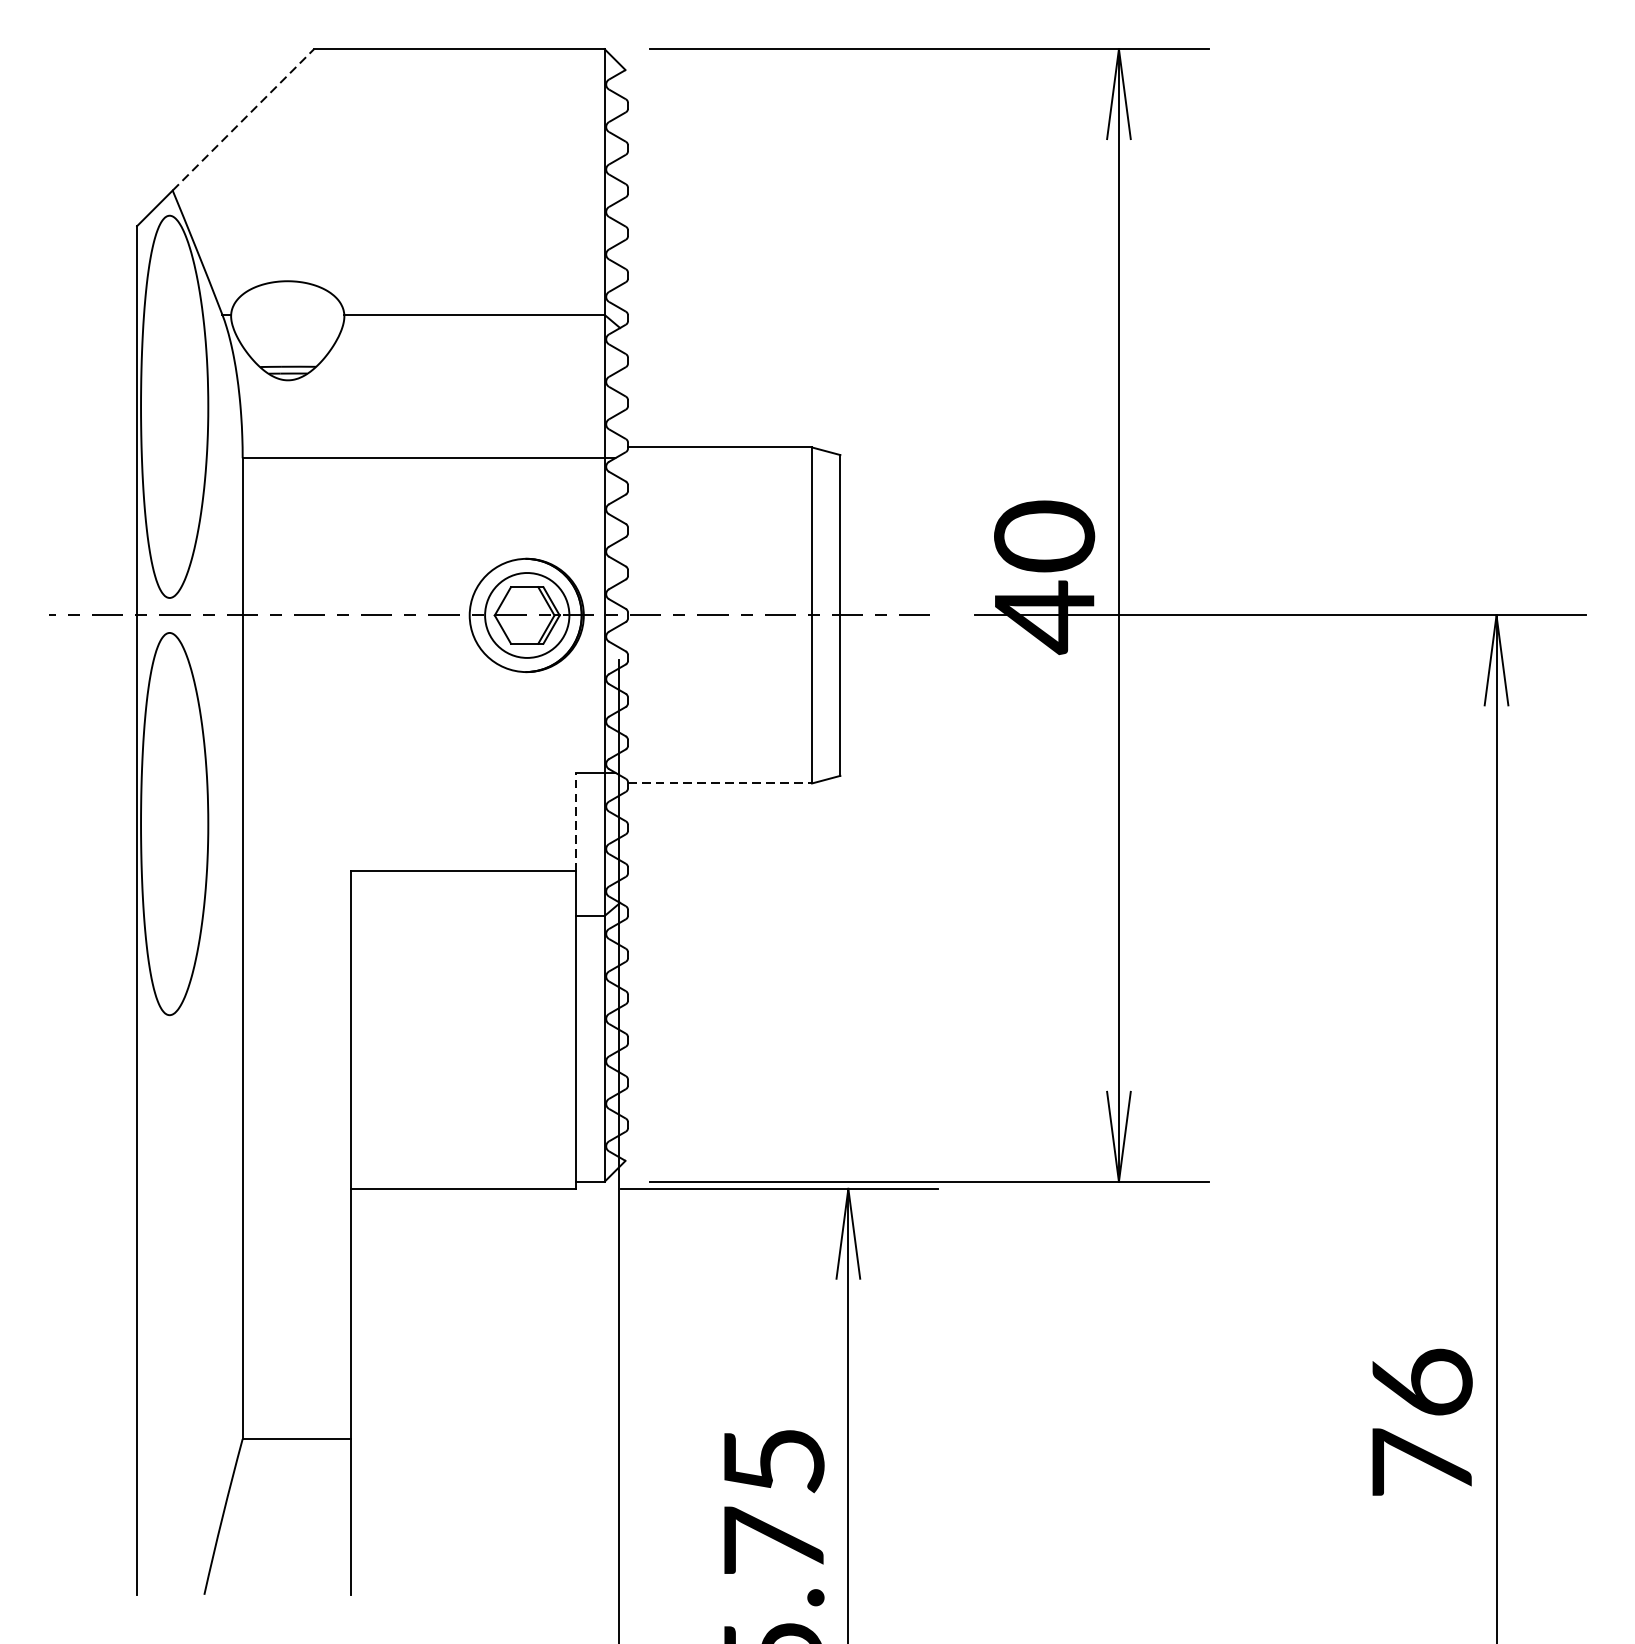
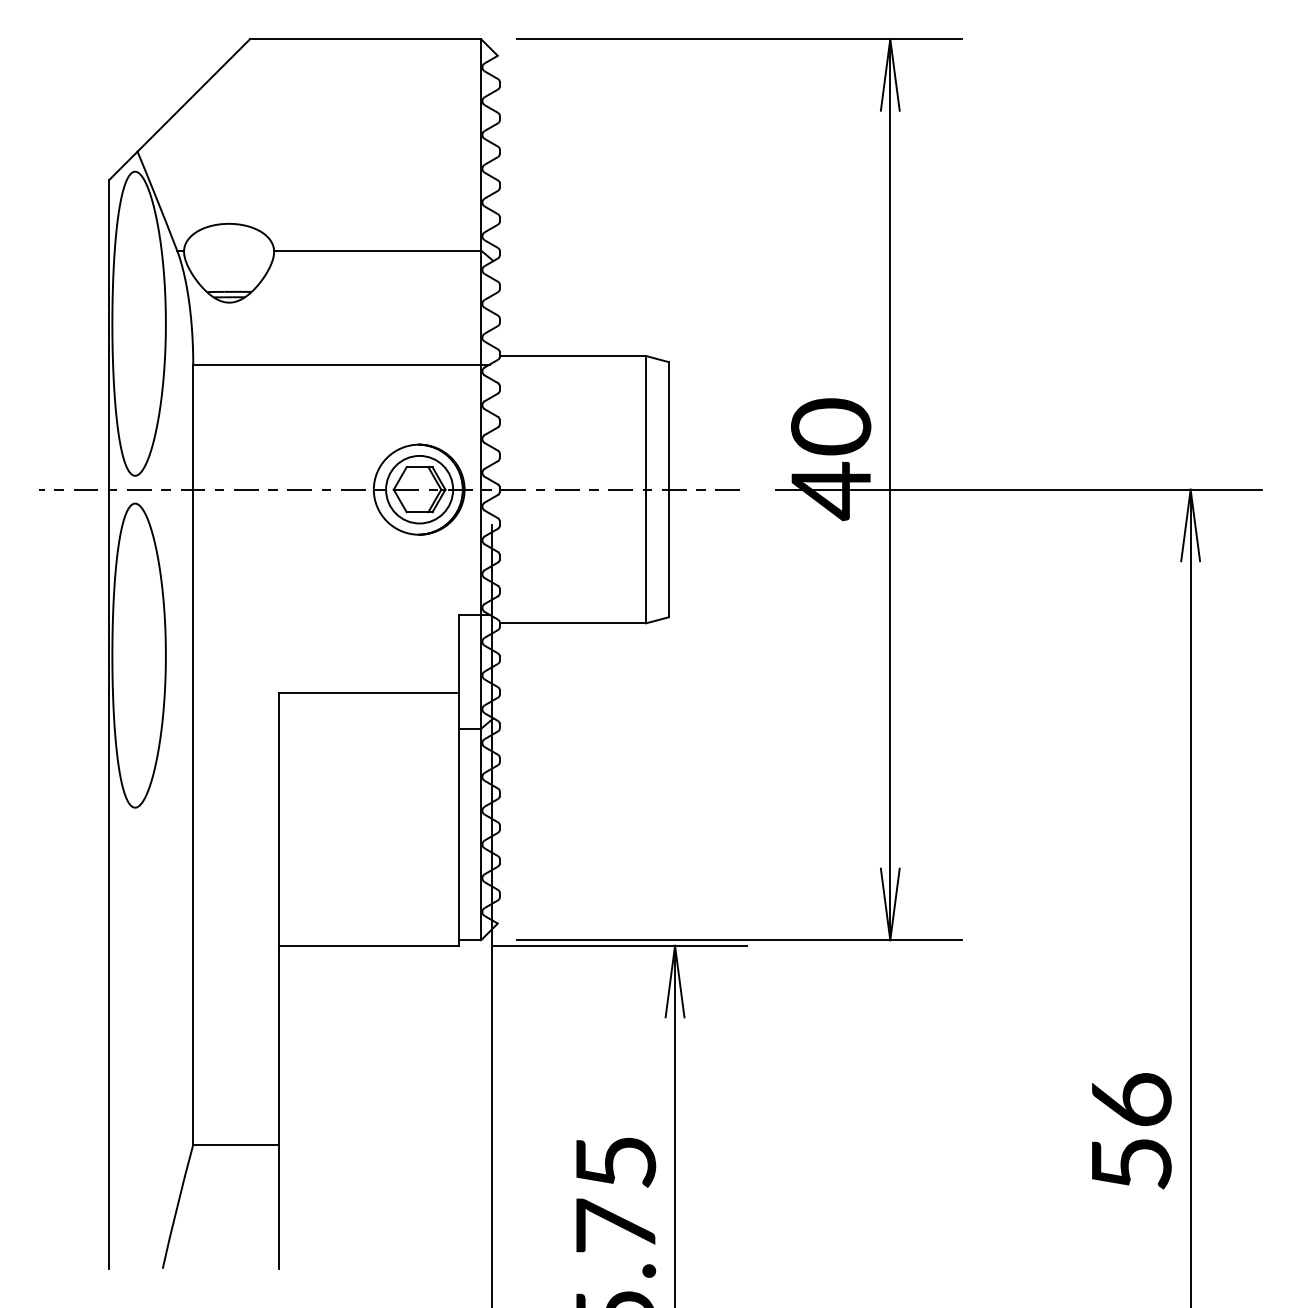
line: (243, 119) -> (193, 95), dashed -> solid
line: (720, 783) -> (573, 623), dashed -> solid
line: (576, 821) -> (458, 653), dashed -> solid
text: (1422, 1461) -> (1131, 1162), 76 -> 56

